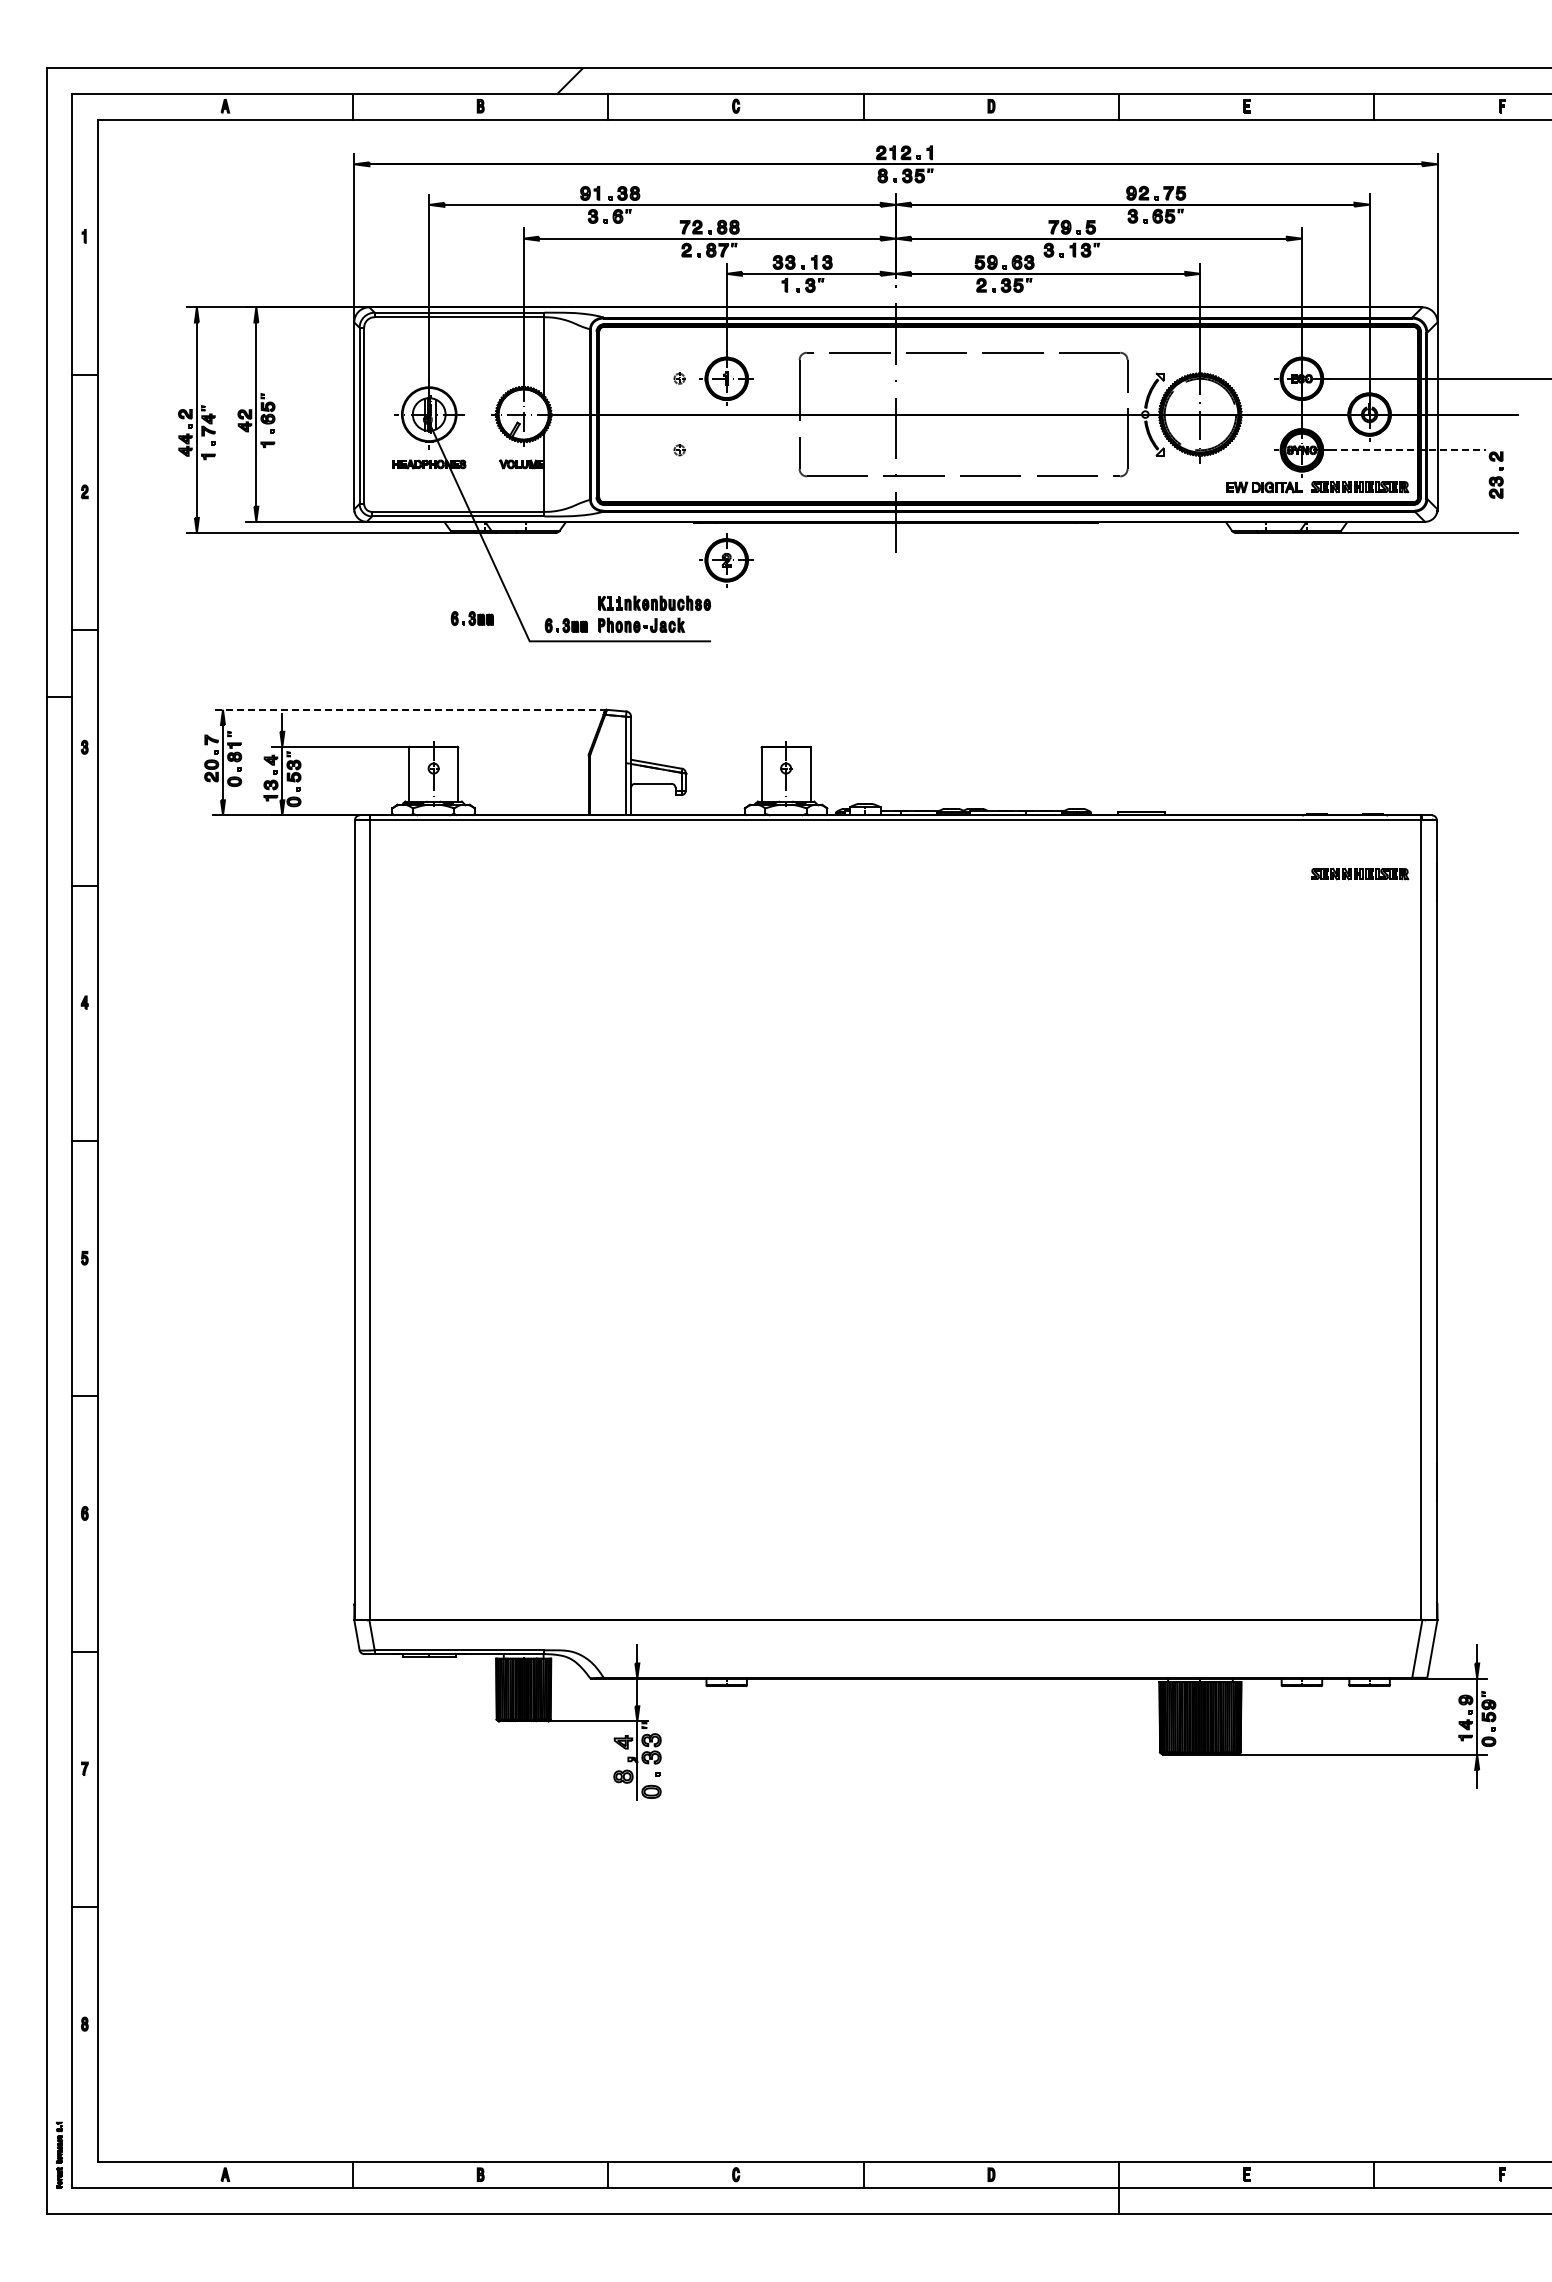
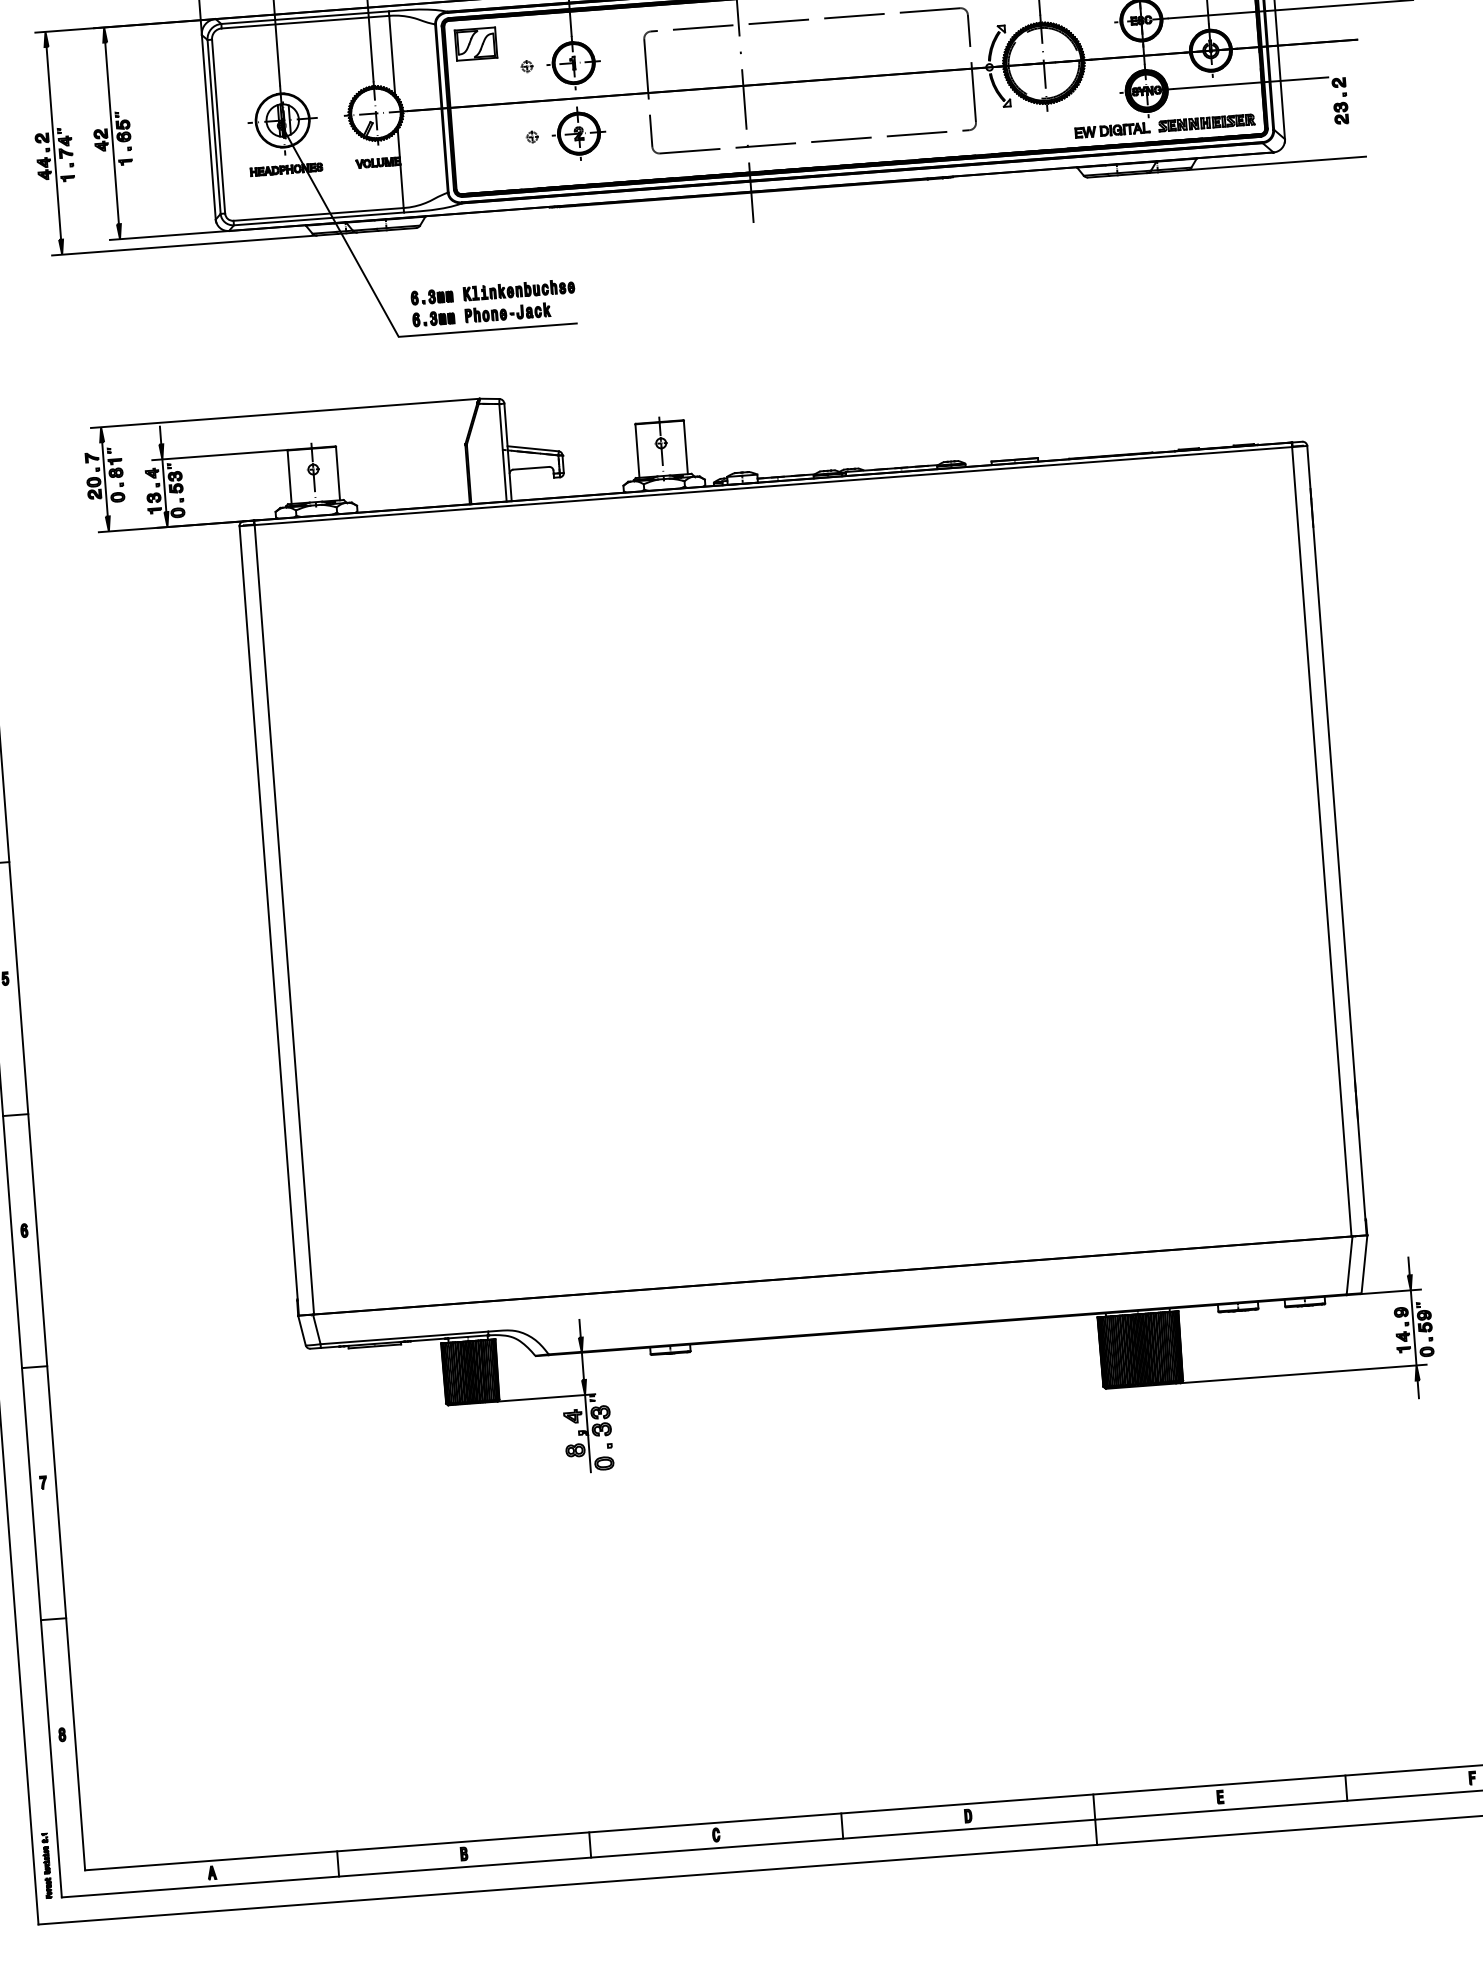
part: (629, 352) -> (475, 44), added
line: (1408, 450) -> (1251, 83), dashed -> solid
part: (726, 560) -> (578, 133), moved
part: (471, 618) -> (431, 296), moved
line: (409, 709) -> (285, 413), dashed -> solid
part: (1360, 873) -> (1235, 504), removed

